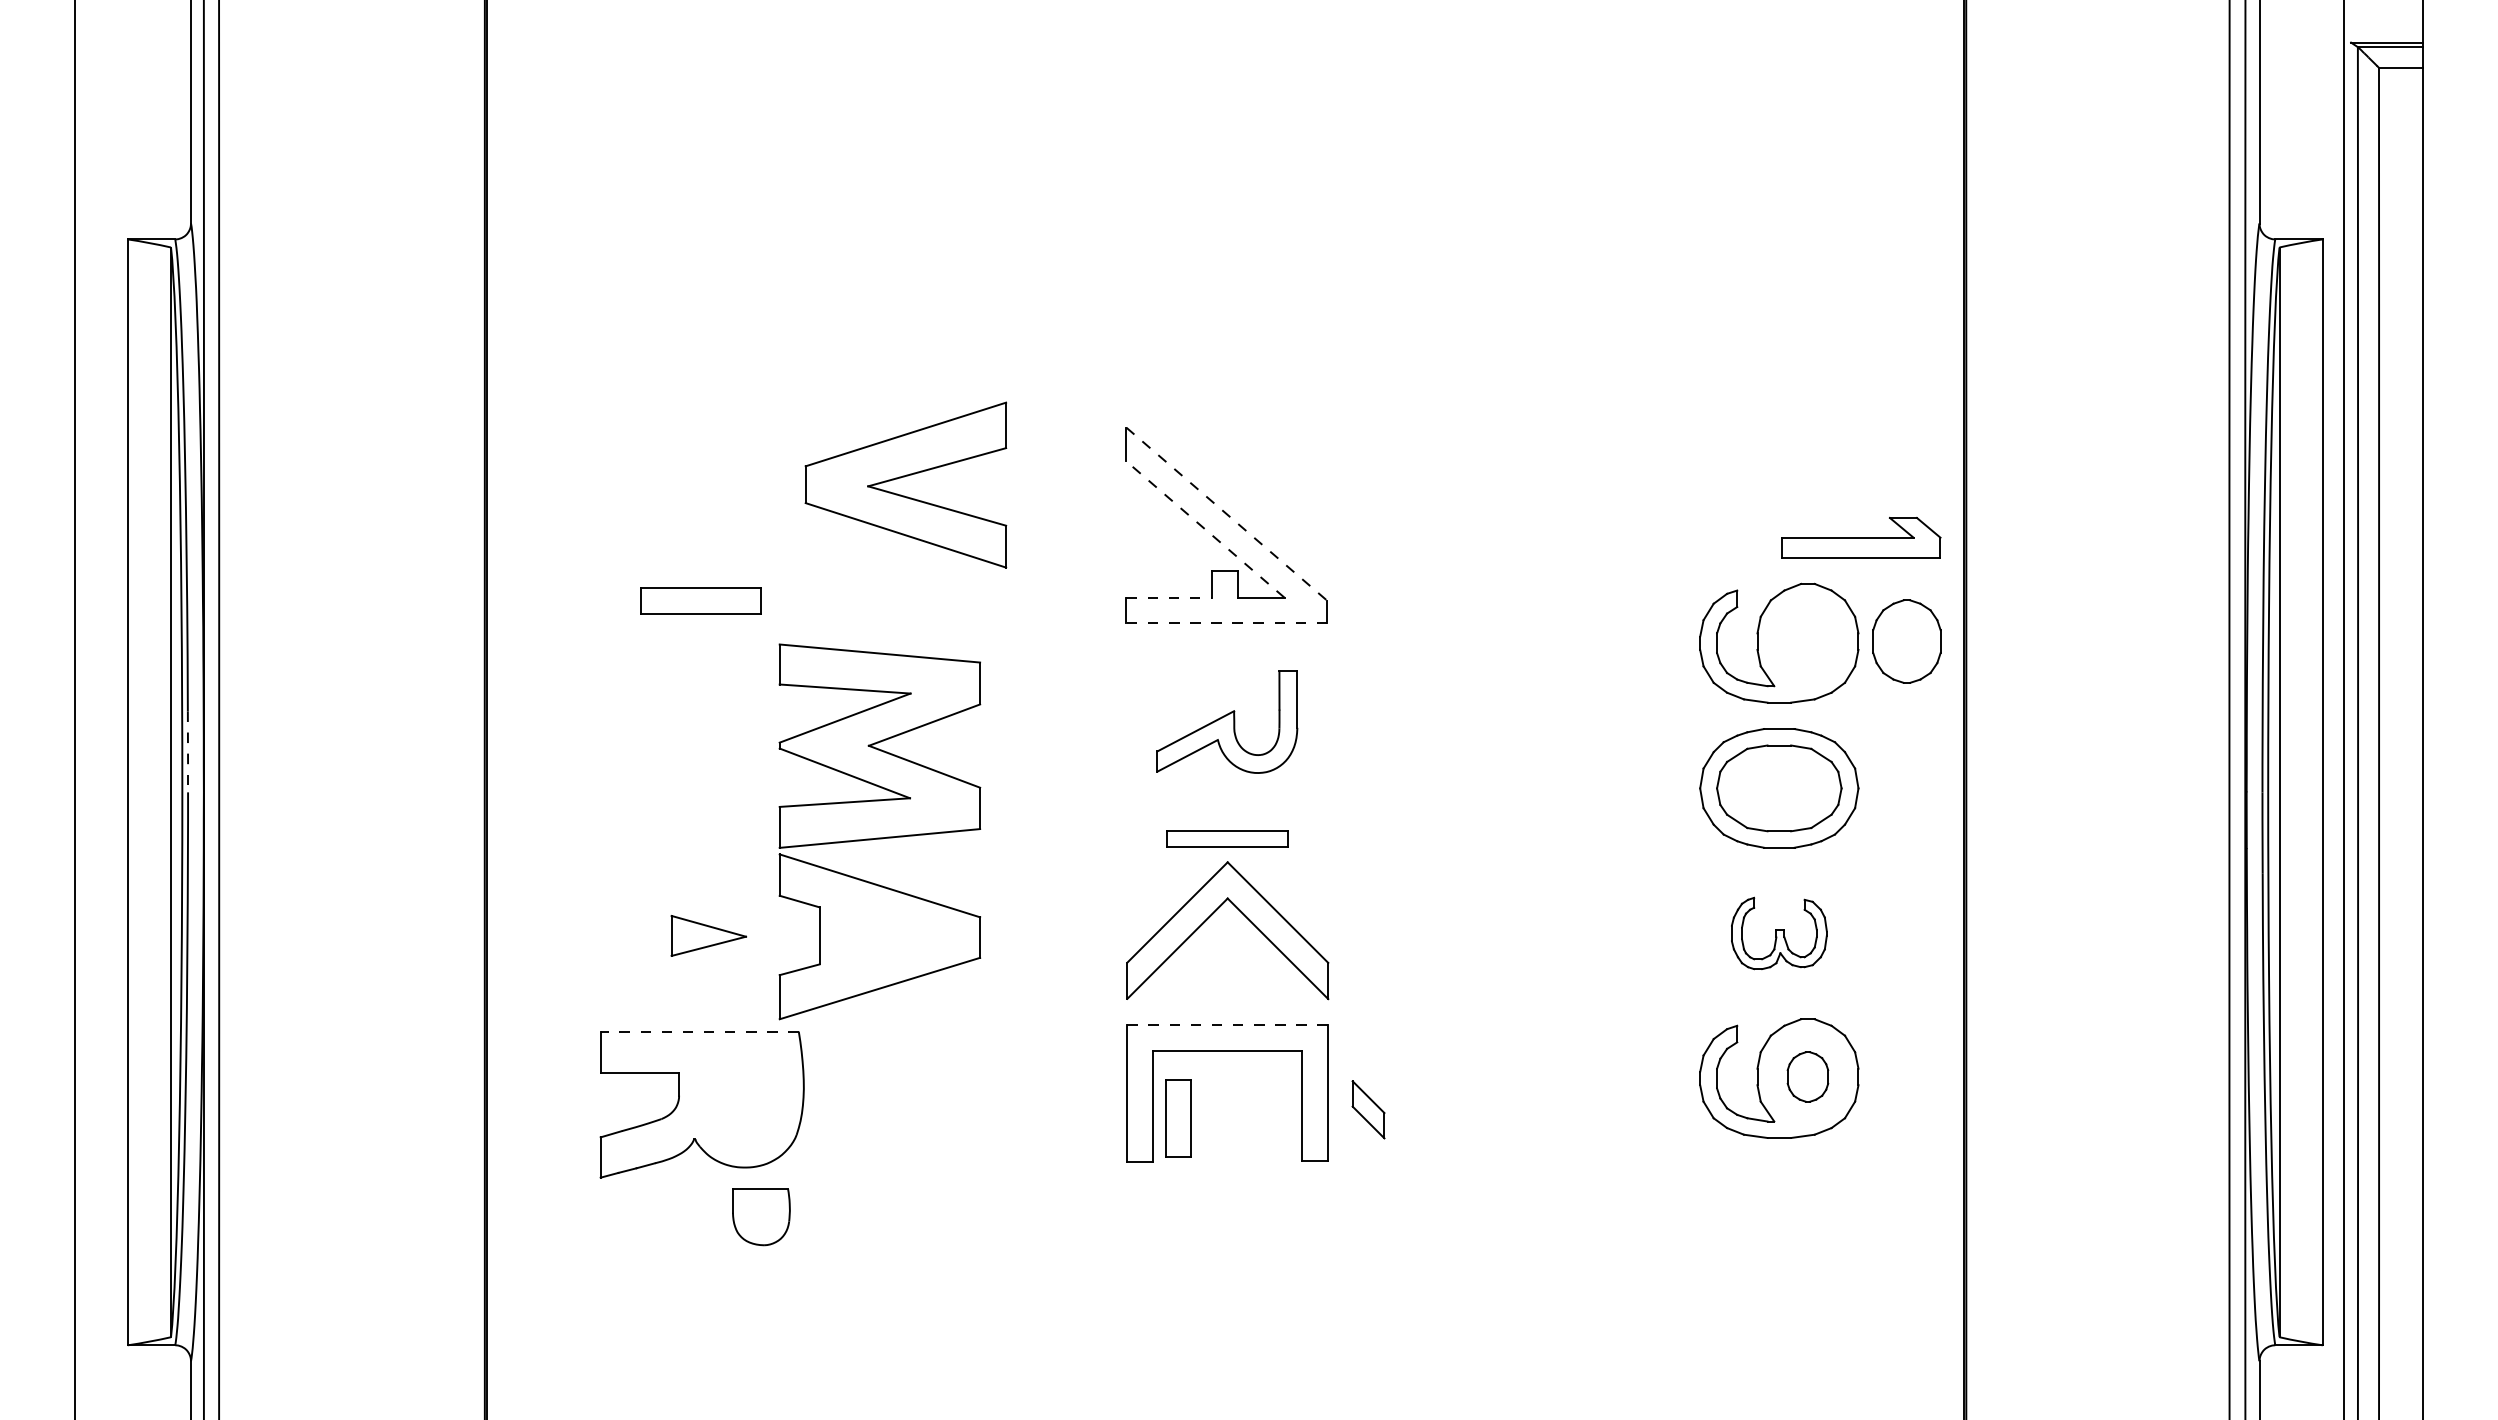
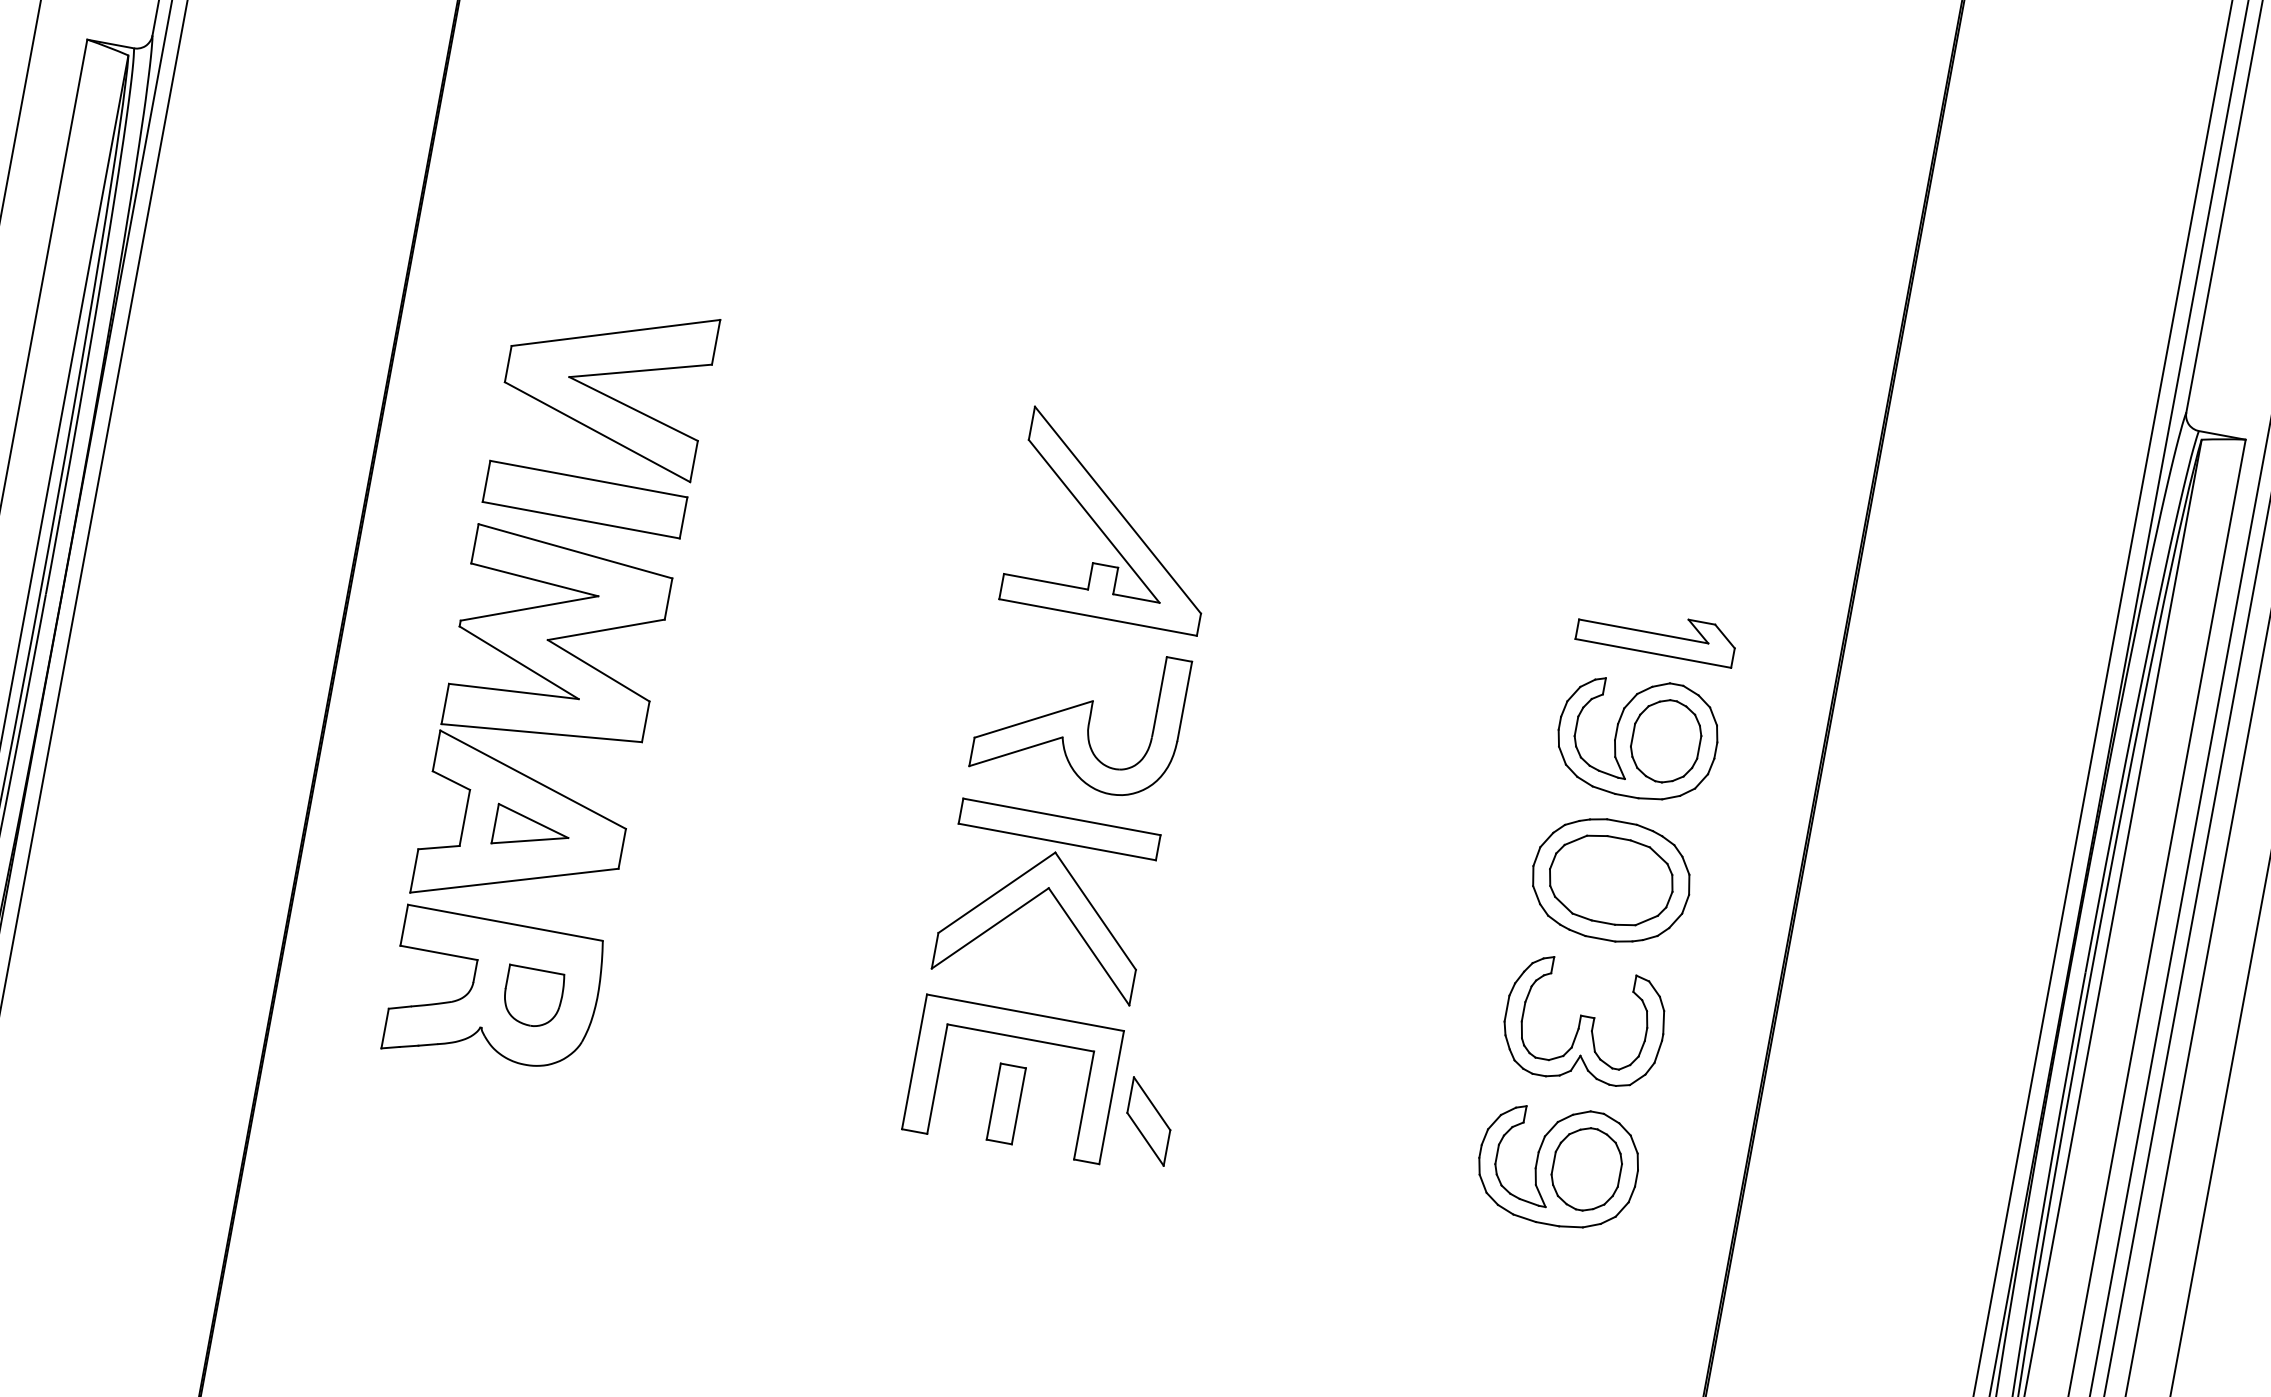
part: (904, 477) -> (606, 375), moved
line: (1226, 514) -> (1117, 510), dashed -> solid
line: (1205, 529) -> (1094, 521), dashed -> solid
part: (1861, 537) -> (1657, 633), moved
line: (1169, 597) -> (1046, 581), dashed -> solid
part: (700, 600) -> (584, 499), size x1.67
line: (1226, 623) -> (1097, 617), dashed -> solid
part: (1906, 641) -> (1665, 741), moved
part: (1227, 721) -> (1080, 714), size x1.43
line: (188, 753) -> (53, 556), dashed -> solid
part: (879, 831) -> (542, 726), moved
part: (1227, 838) -> (1059, 829), size x1.67
part: (1779, 933) -> (1584, 1023), size x1.67
line: (1227, 1025) -> (1025, 1013), dashed -> solid
line: (699, 1031) -> (505, 922), dashed -> solid
part: (1807, 1076) -> (1586, 1168), size x1.67
part: (1368, 1109) -> (1148, 1121), size x1.43
part: (1178, 1118) -> (1006, 1104), moved
part: (761, 1217) -> (532, 997), moved

